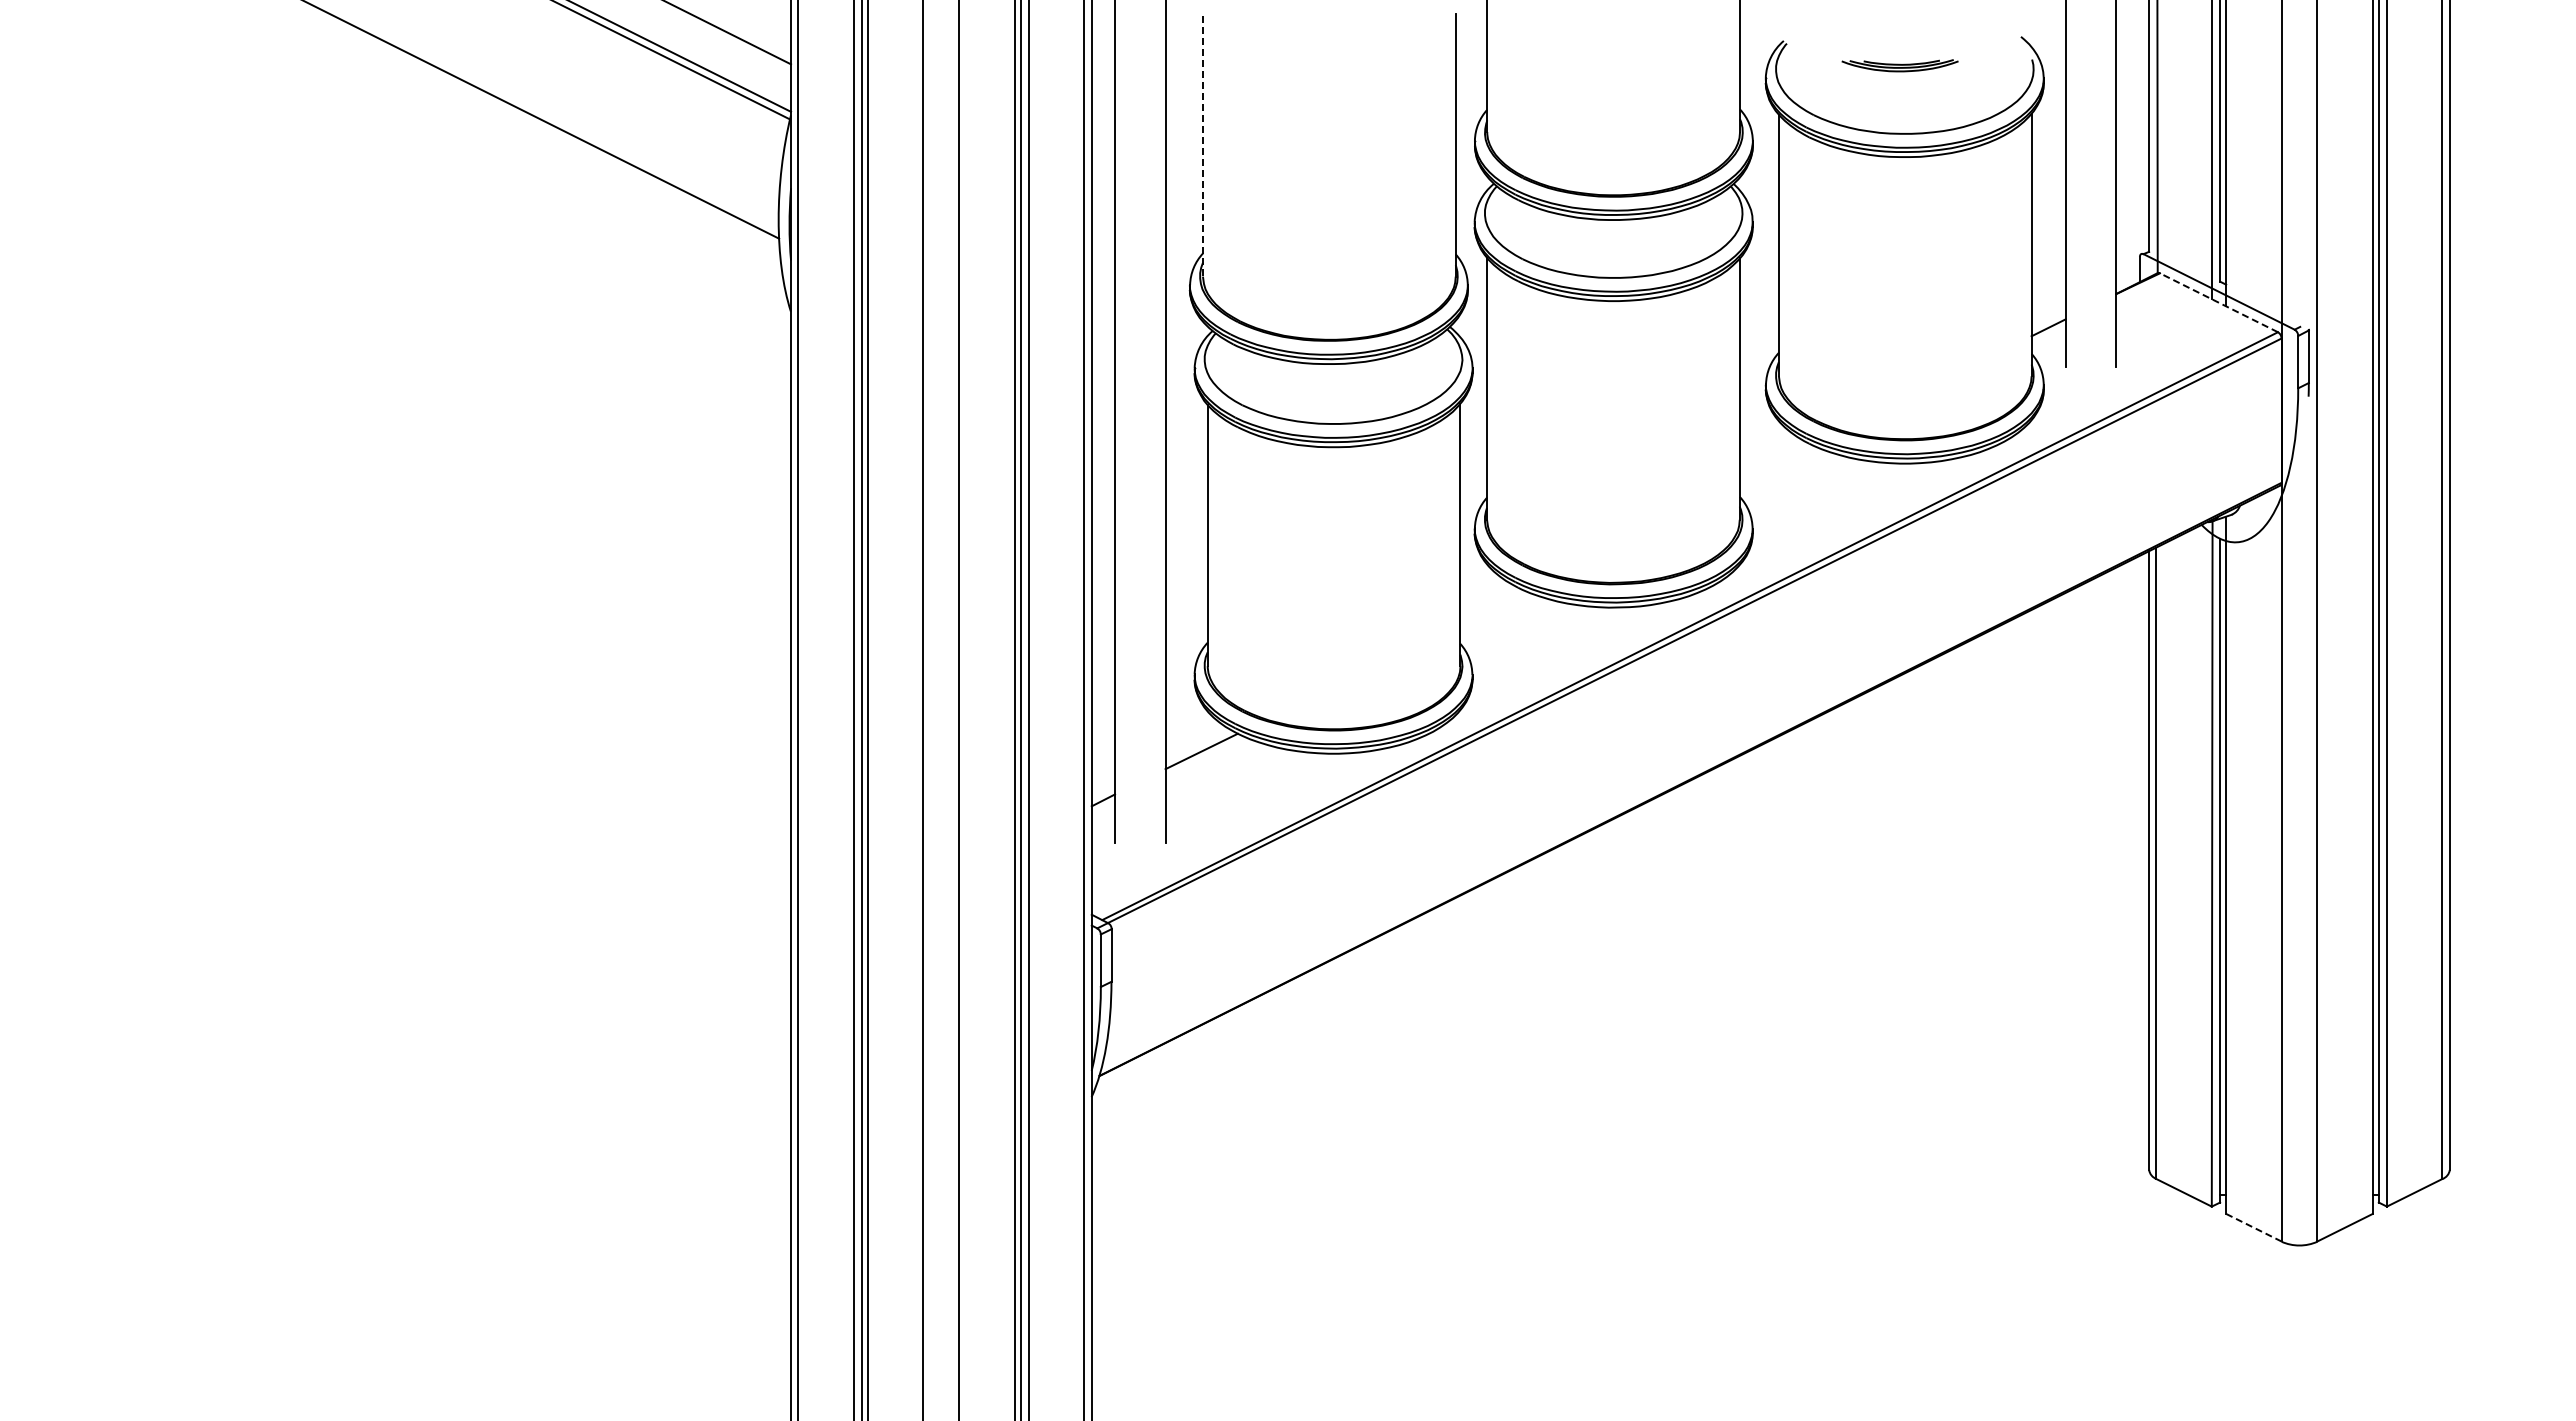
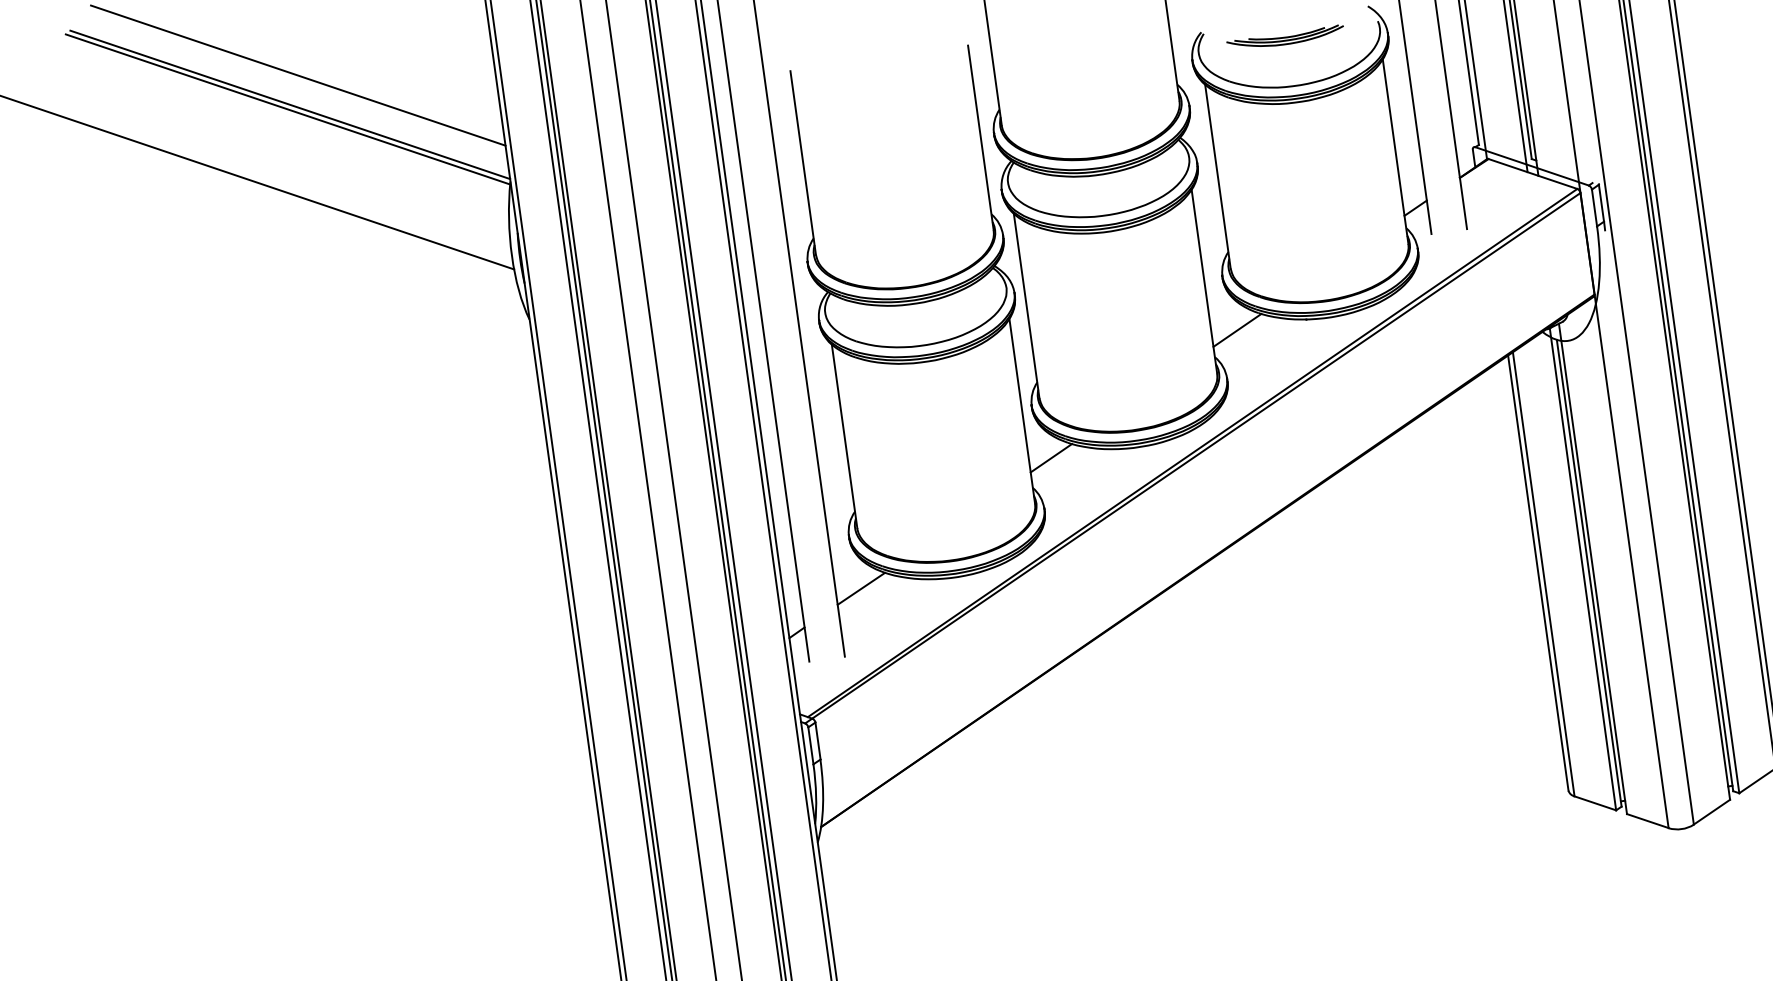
part: (1899, 65) -> (1285, 38), size x1.43
line: (1202, 146) -> (802, 163), dashed -> solid
line: (2219, 302) -> (1533, 173), dashed -> solid
line: (1776, 463) -> (1237, 330), added
line: (1491, 605) -> (1050, 457), added
line: (2253, 1227) -> (1647, 820), dashed -> solid

